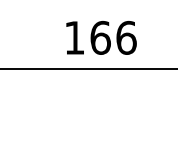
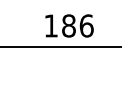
text: (101, 37) -> (69, 25), 166 -> 186

